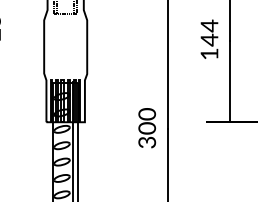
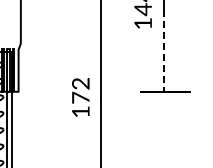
line: (229, 81) -> (163, 51), solid -> dashed
text: (147, 128) -> (81, 98), 300 -> 172

